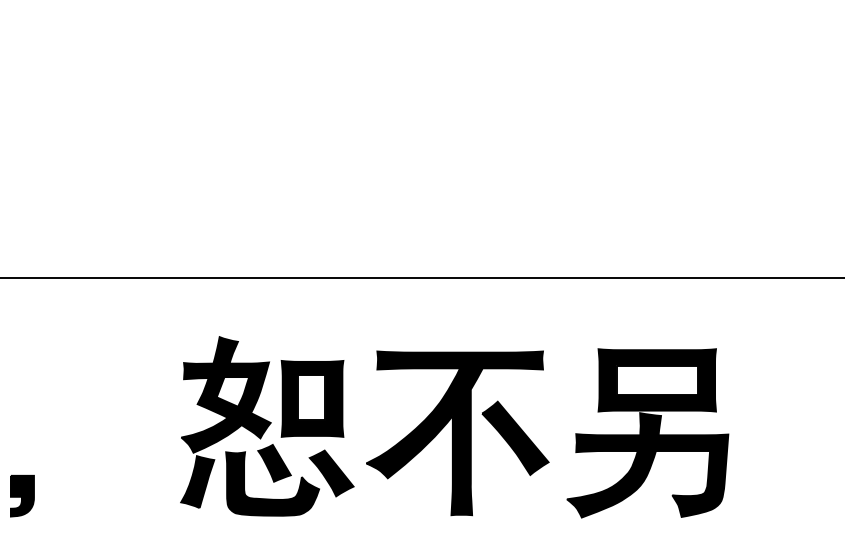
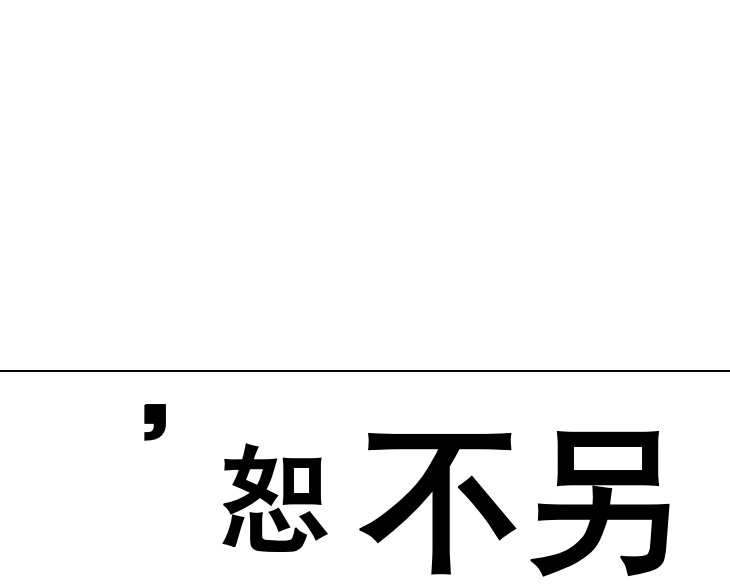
part: (266, 426) -> (274, 497), size x0.7
part: (21, 496) -> (154, 422), moved

